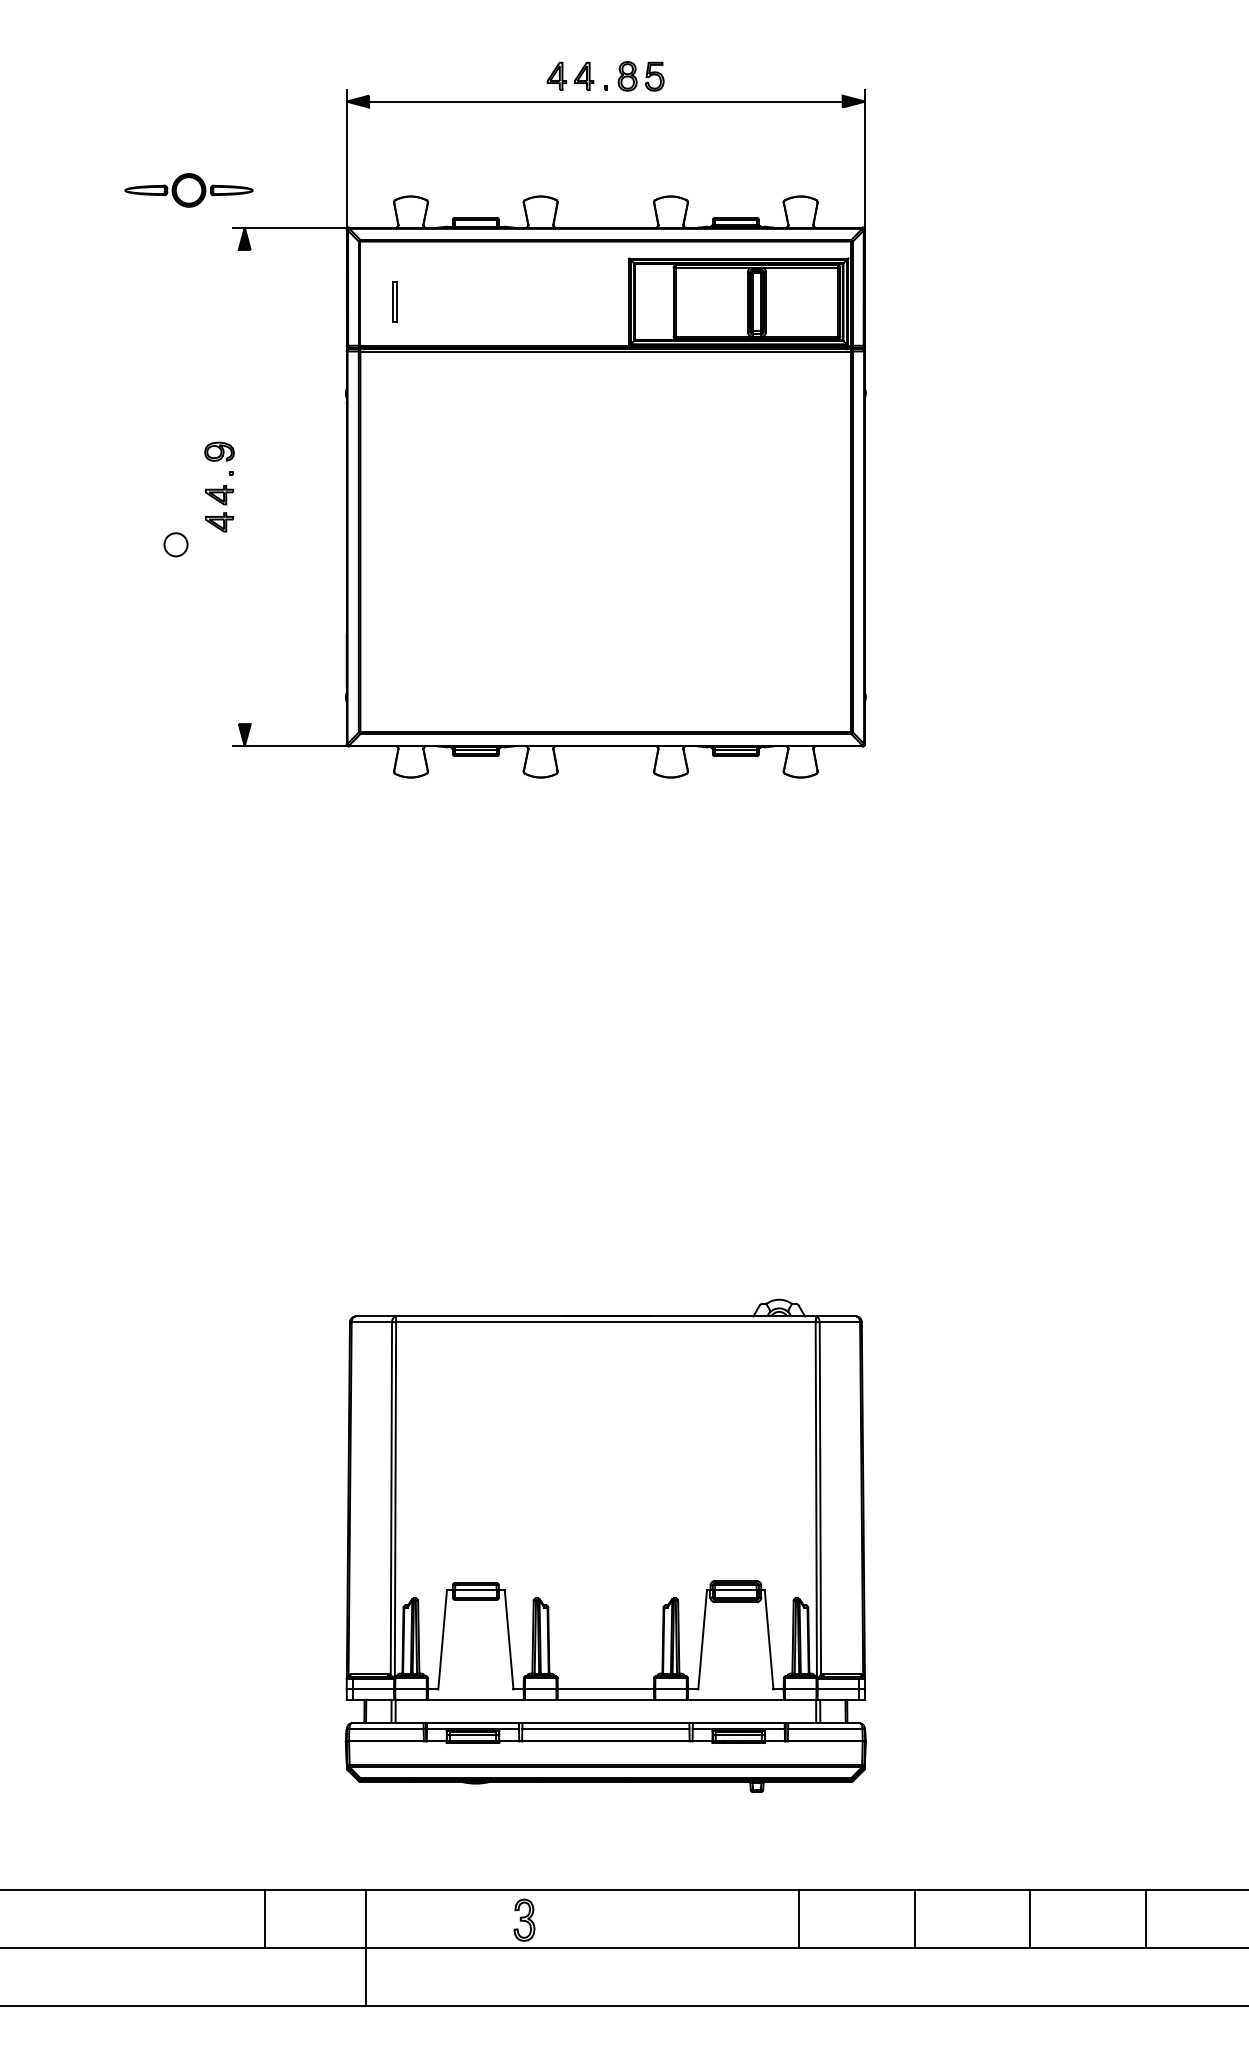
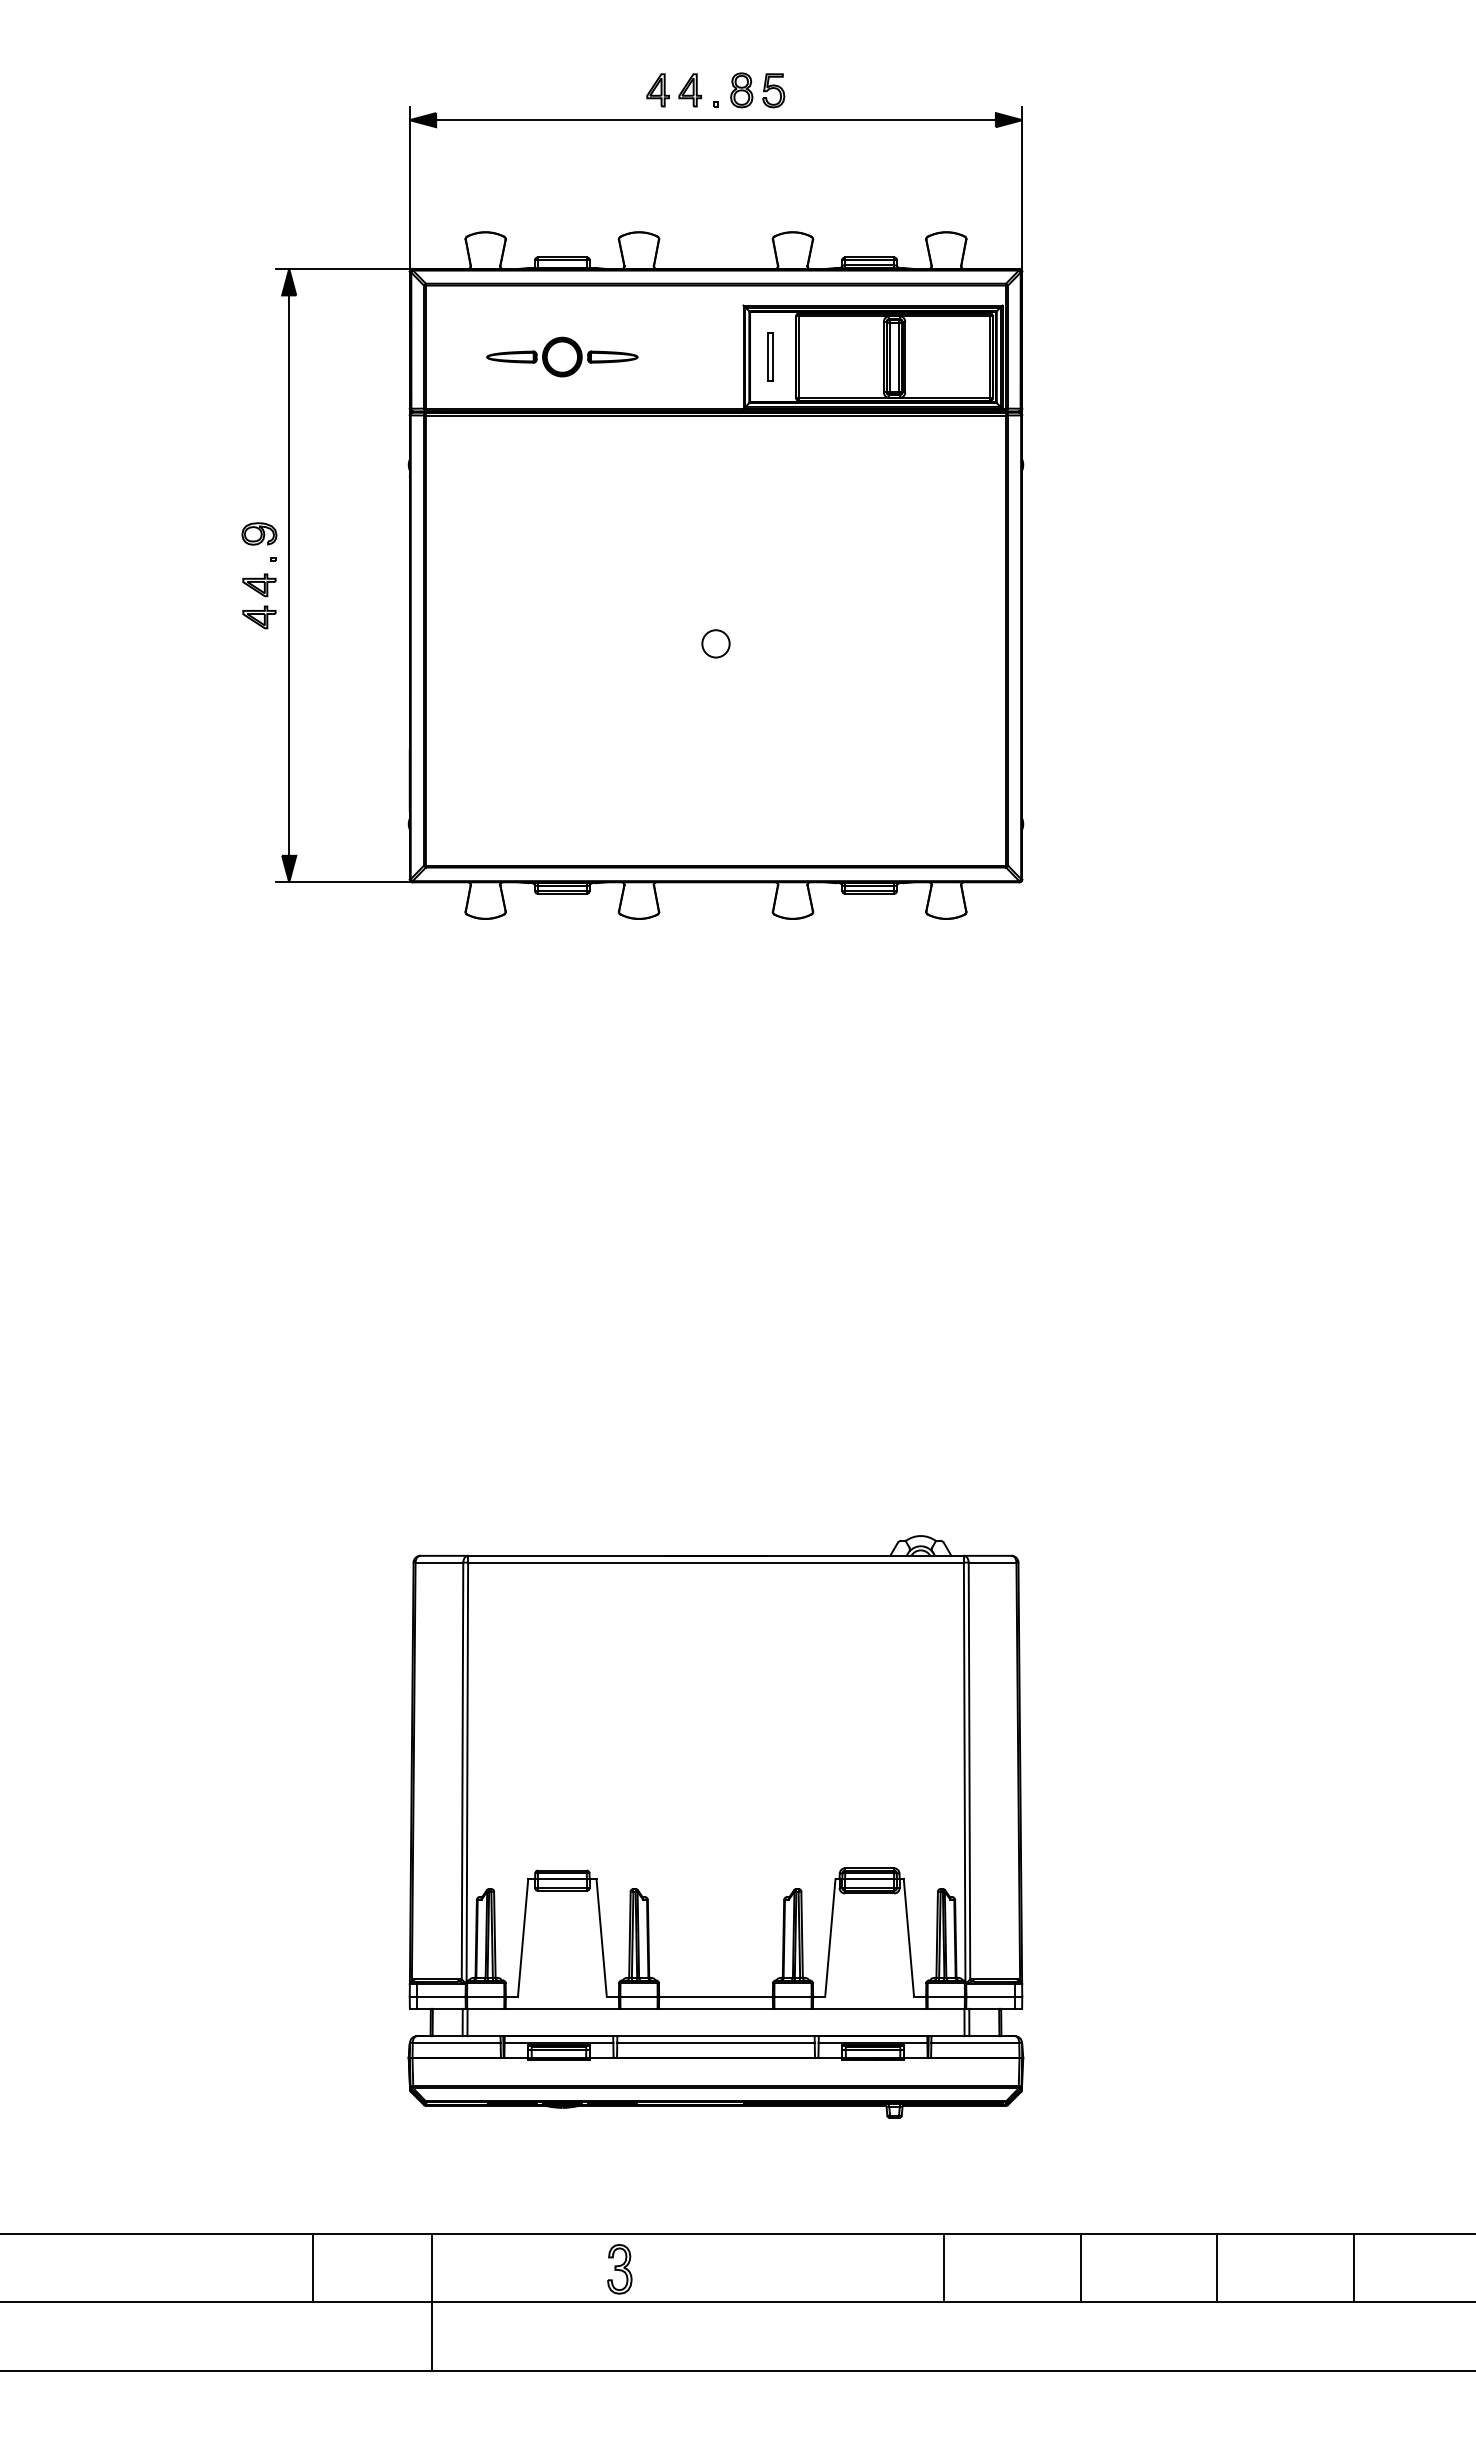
part: (189, 189) -> (562, 356), moved
part: (394, 301) -> (770, 356), moved
line: (244, 486) -> (289, 575), added
circle: (175, 544) -> (715, 643), moved

